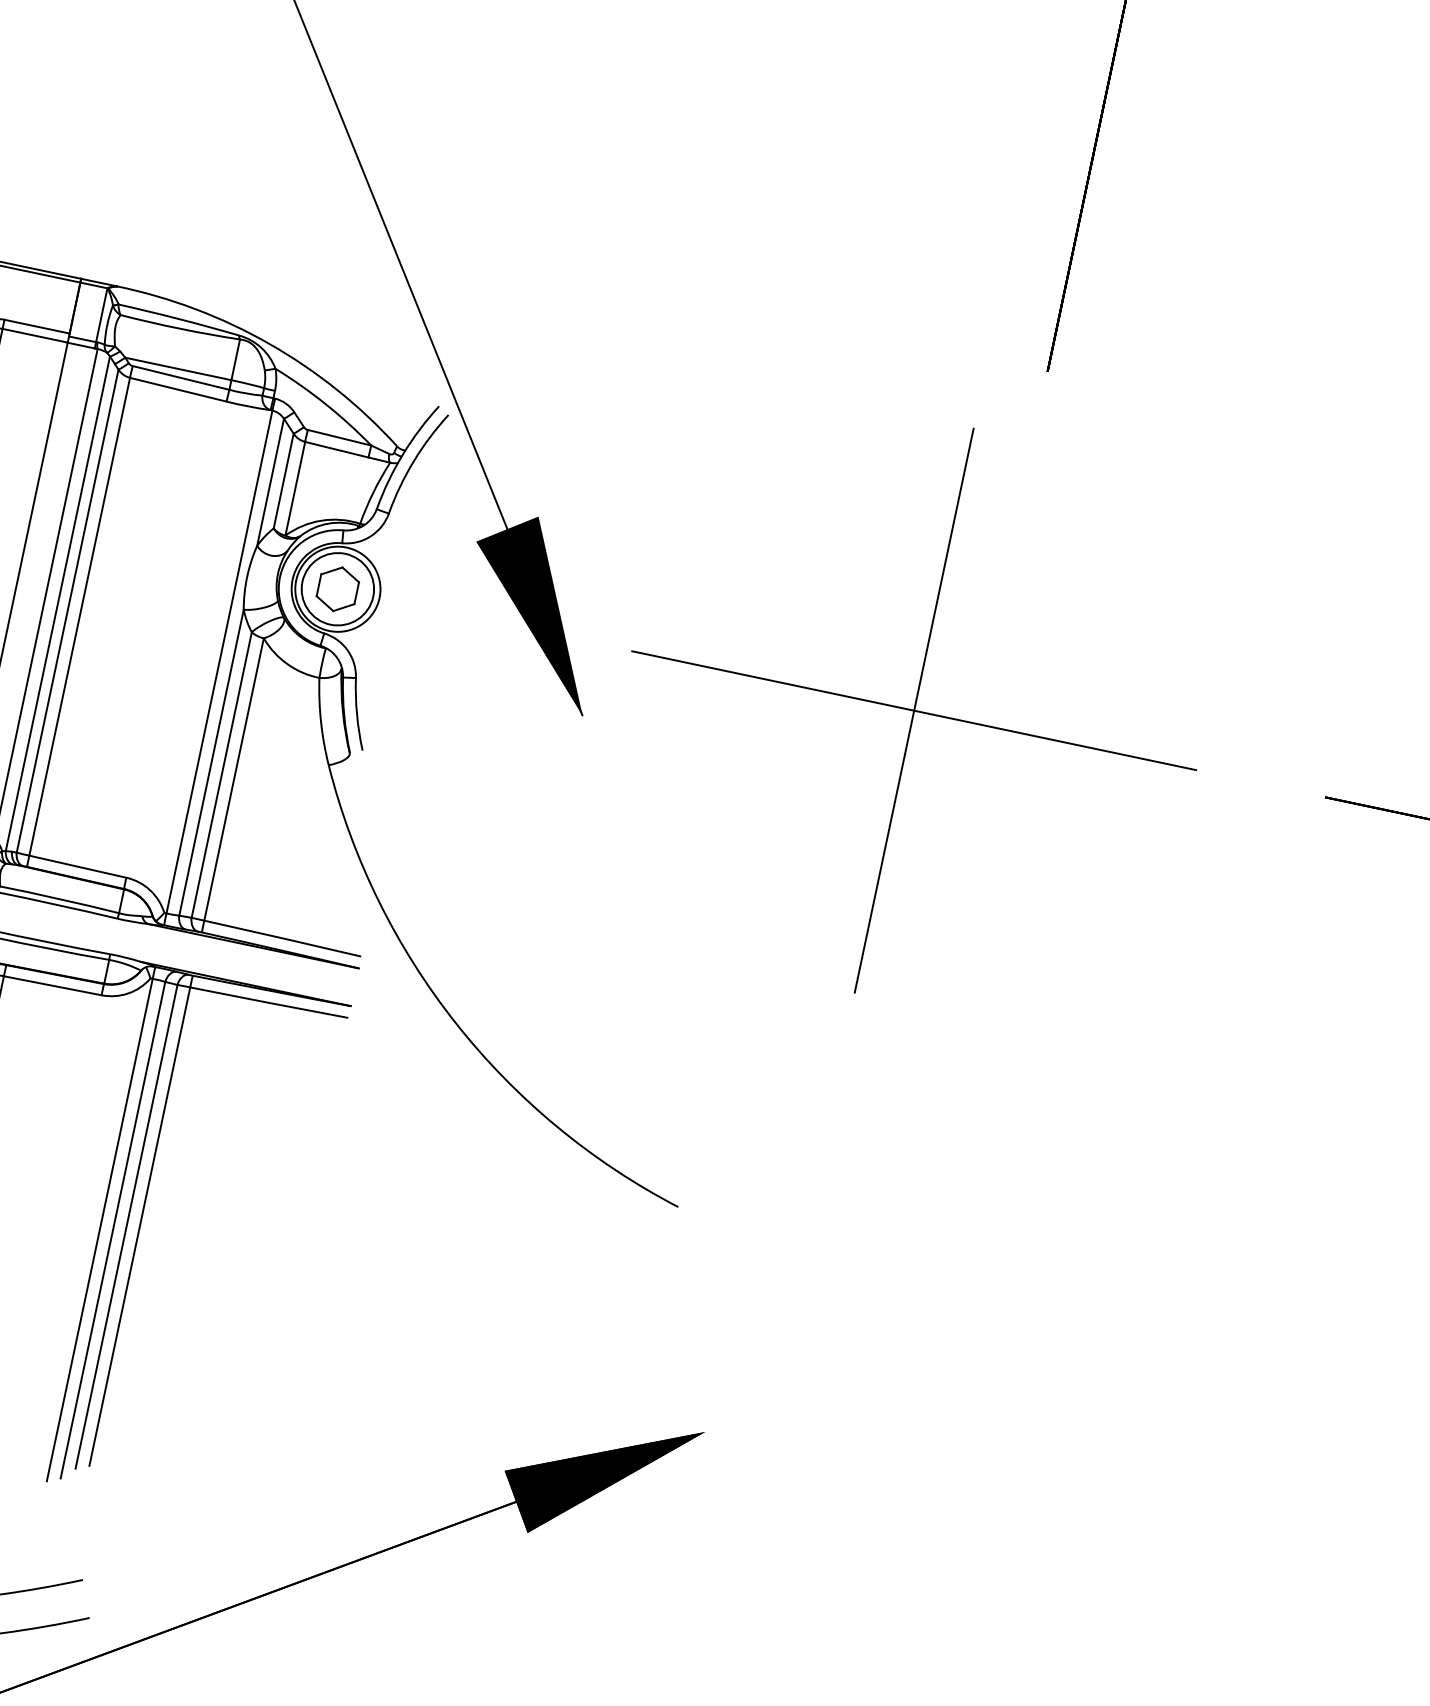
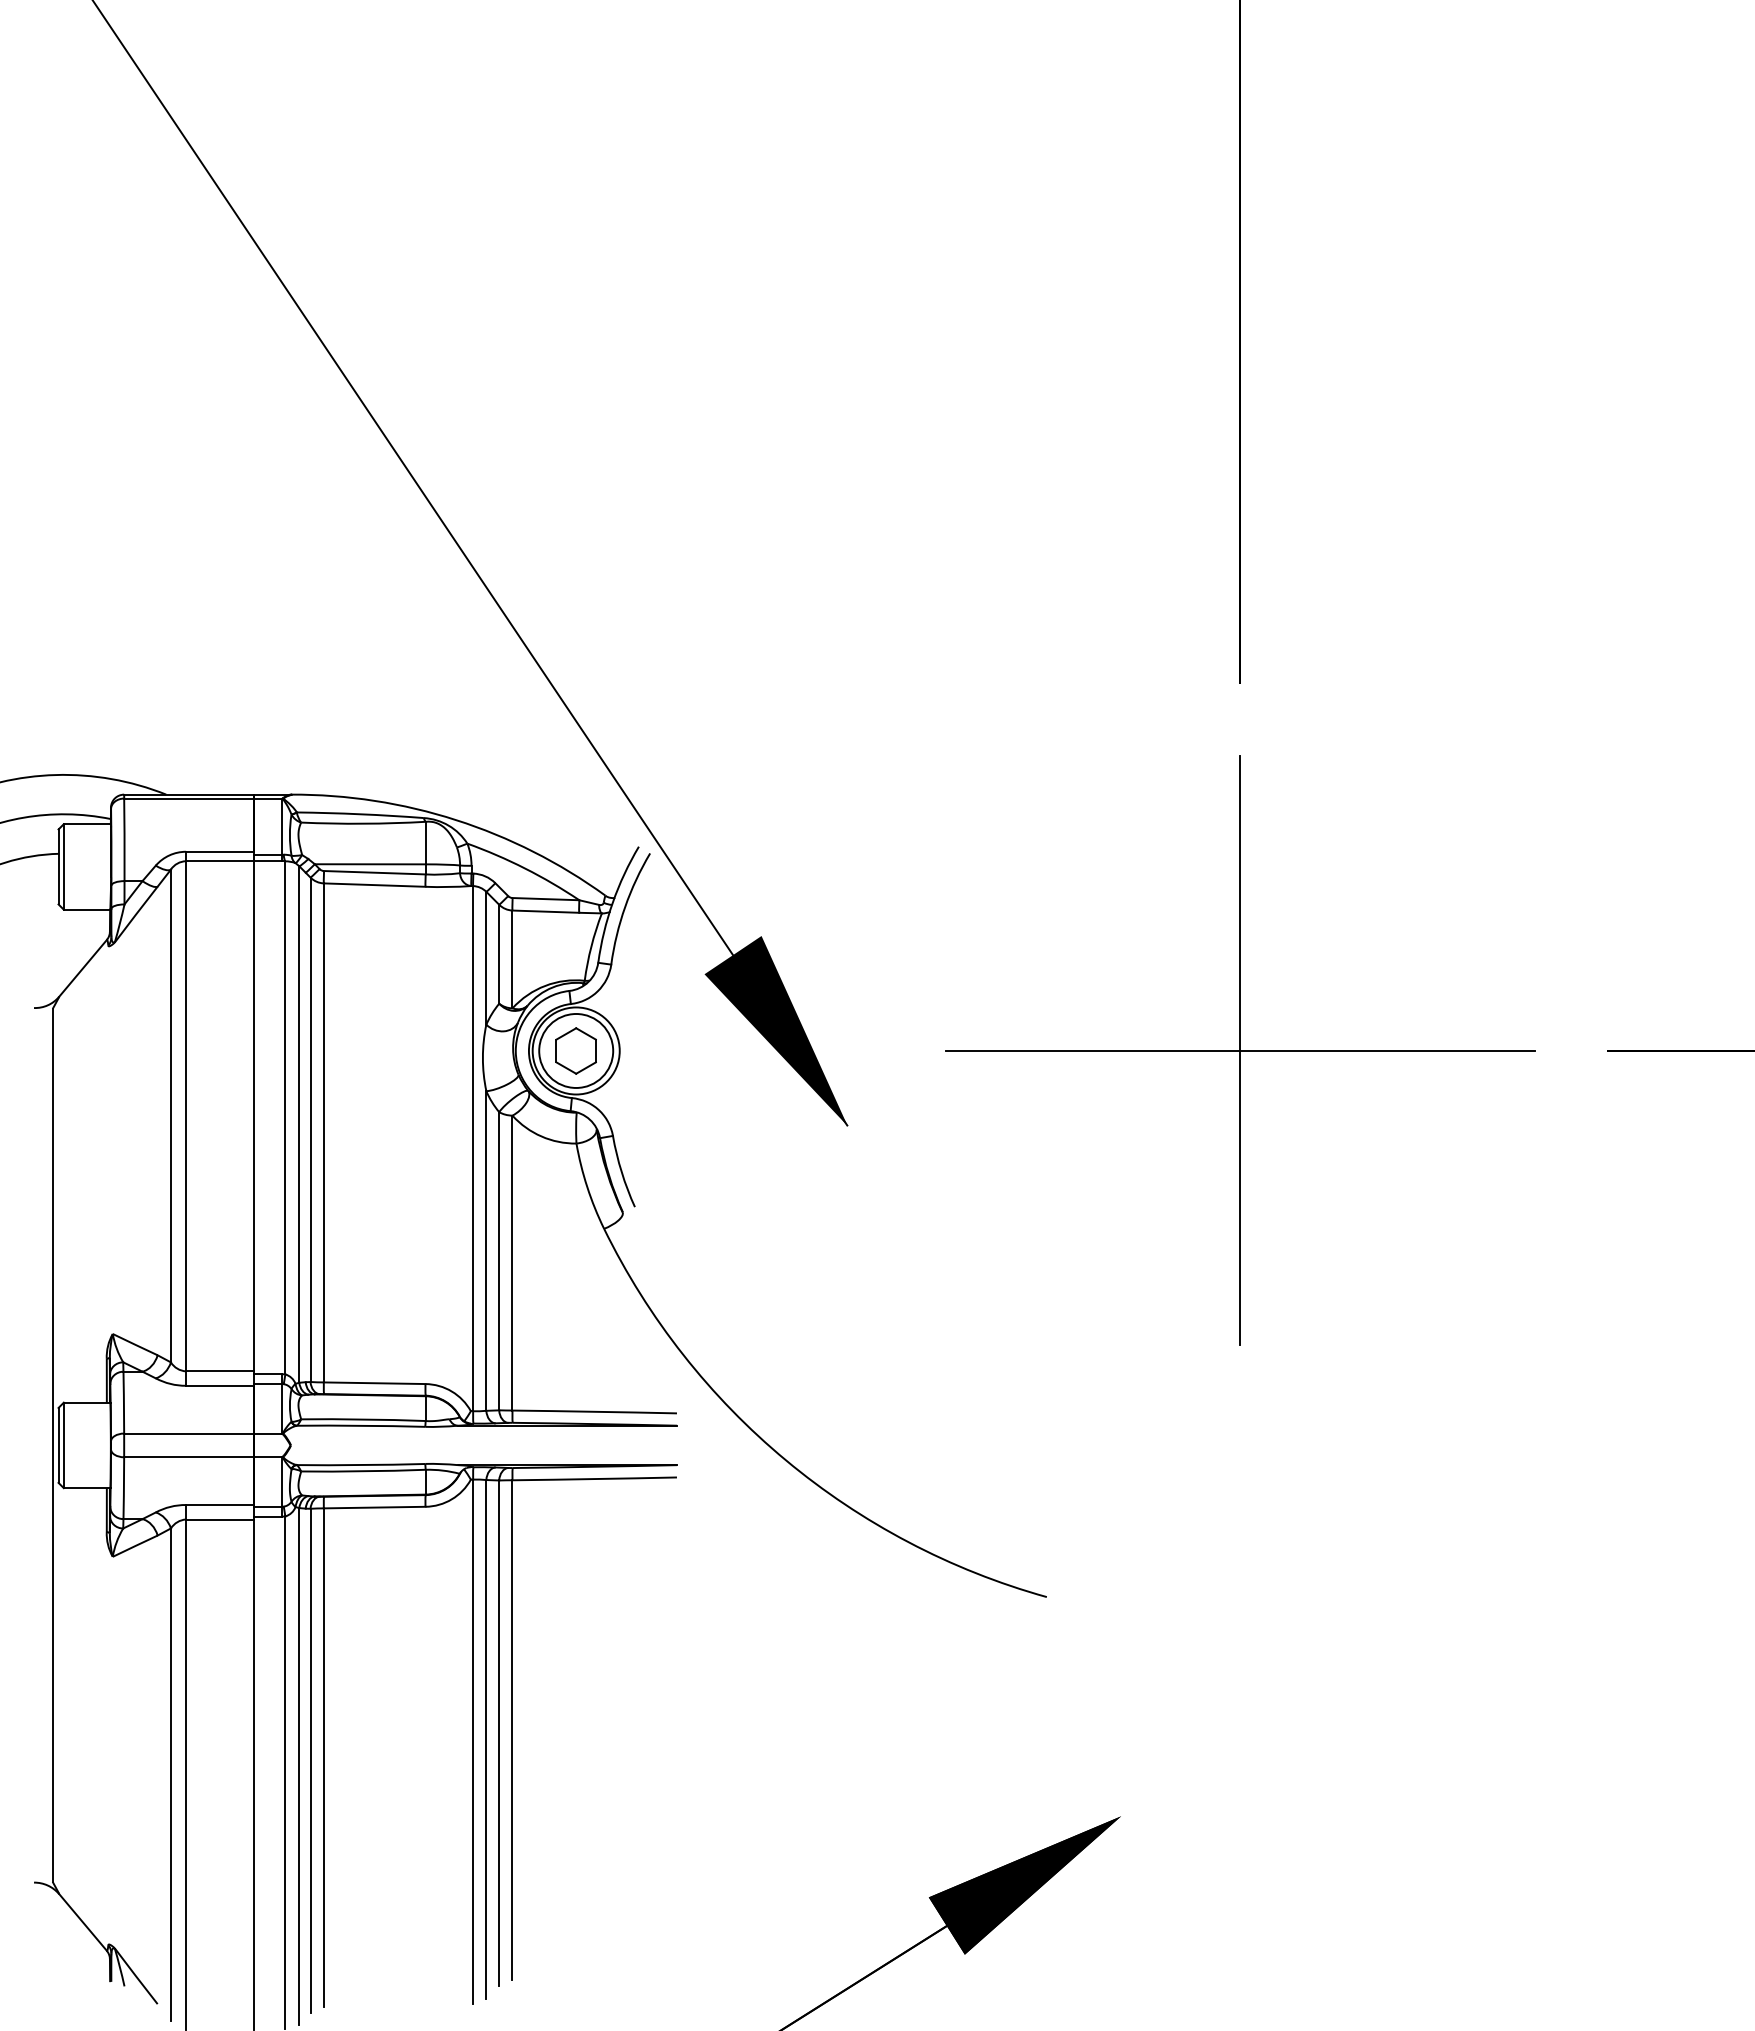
part: (914, 710) -> (1240, 1050), moved

